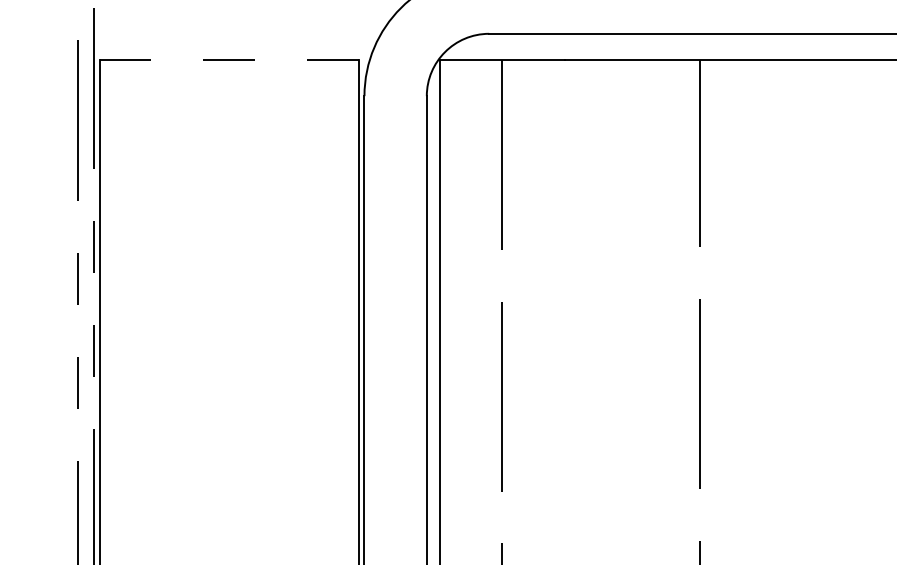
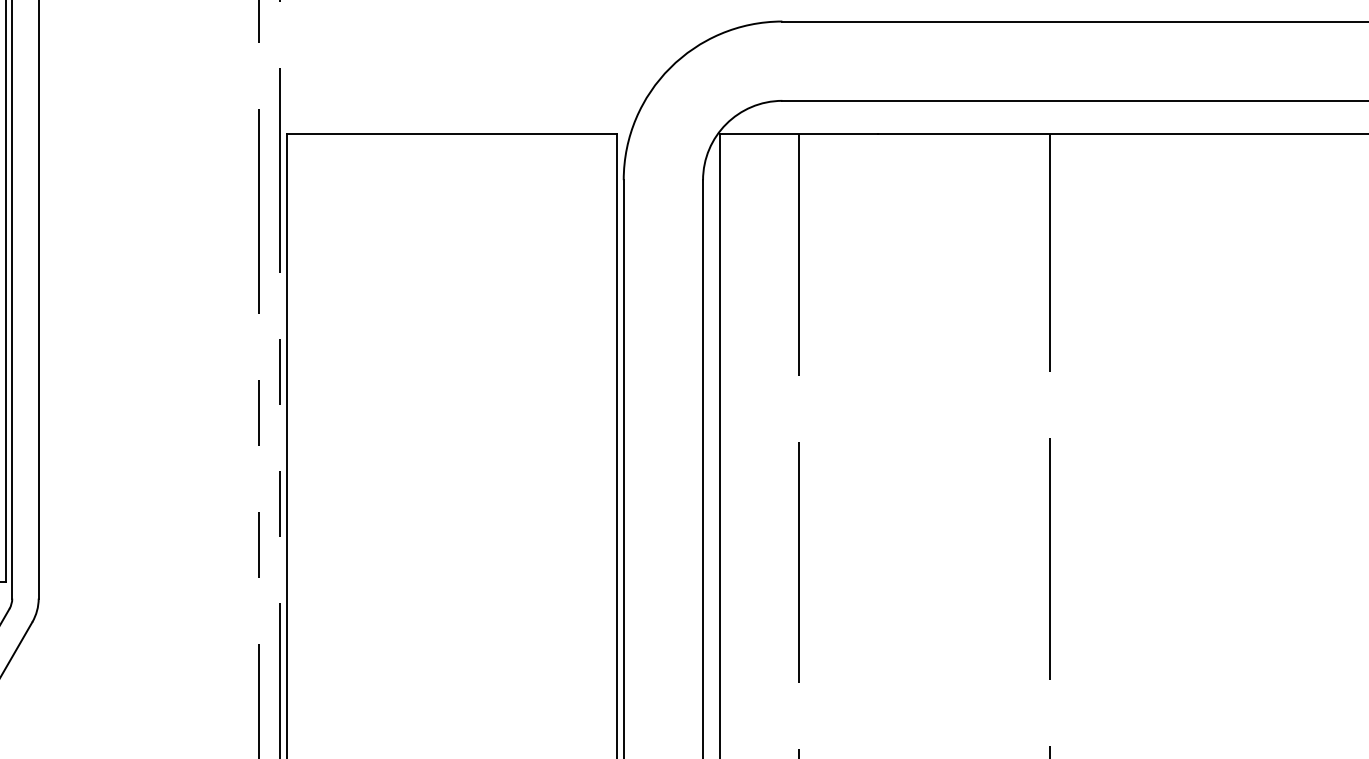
line: (229, 59) -> (451, 133), dashed -> solid

